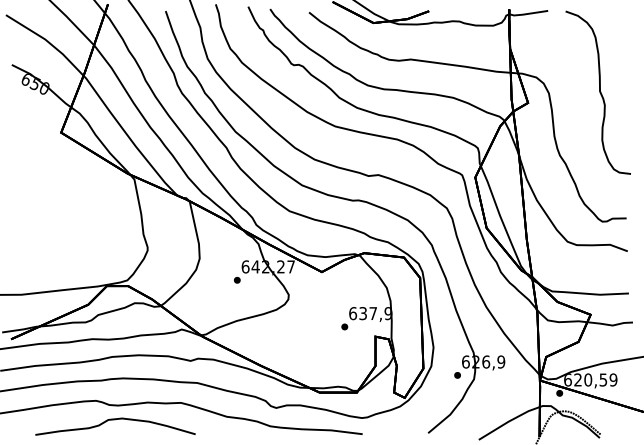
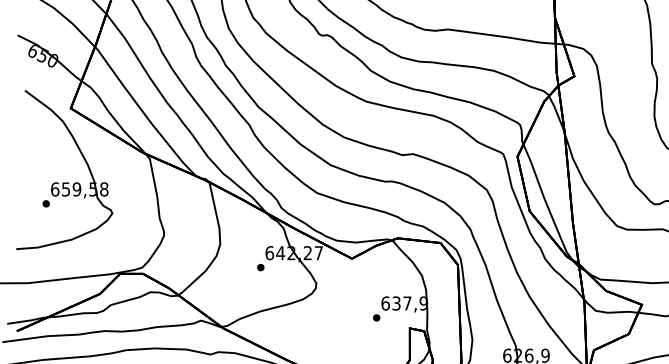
part: (55, 201) -> (64, 182), added

